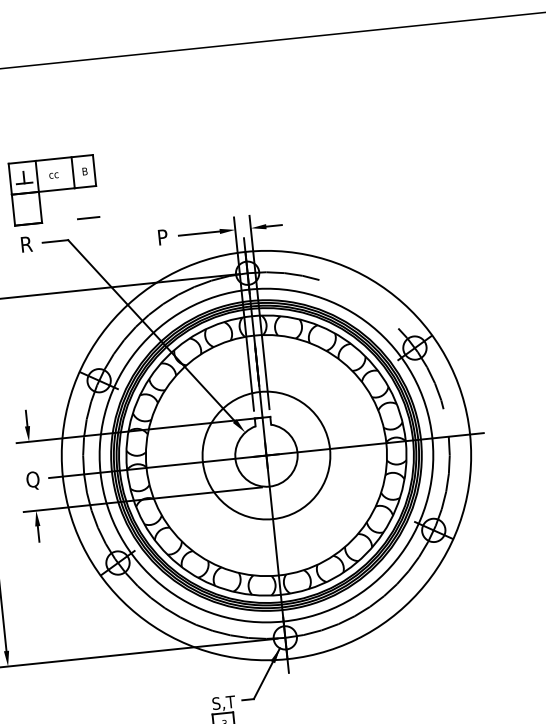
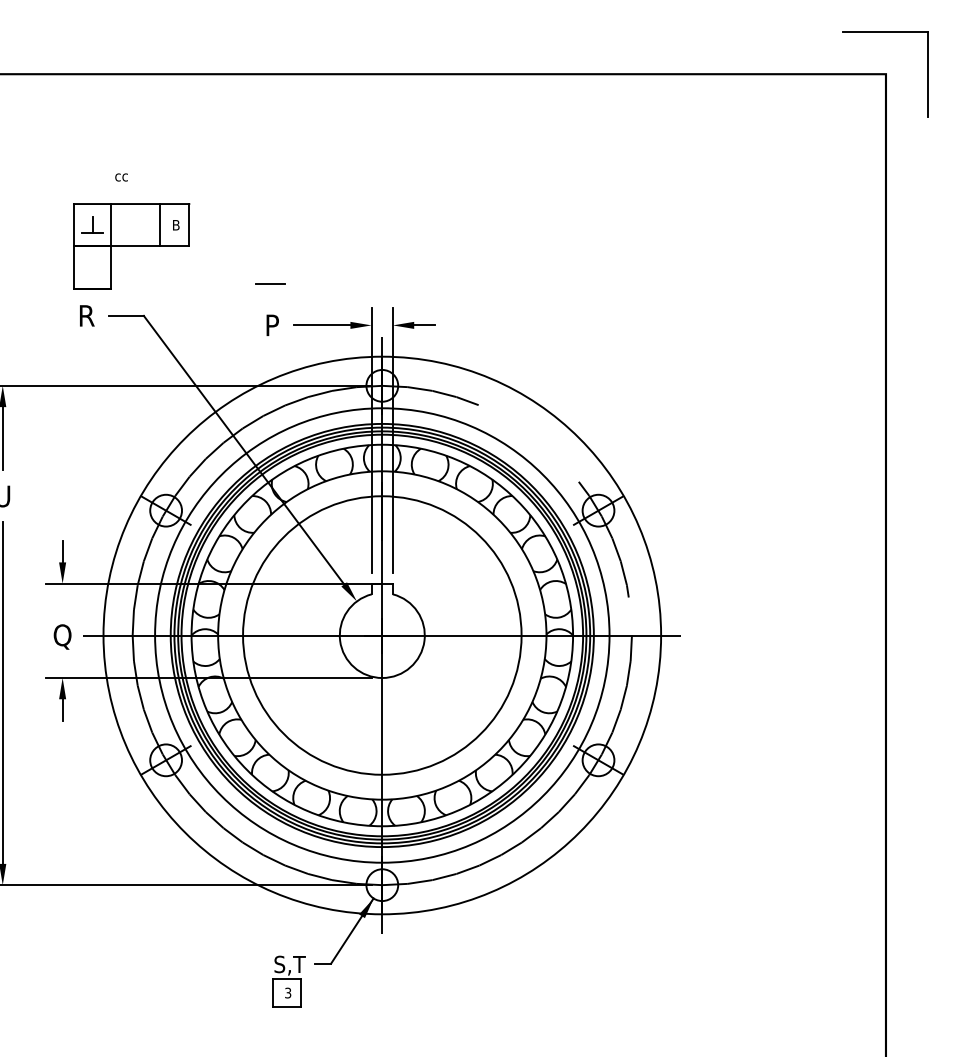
text: (53, 175) -> (121, 177), moved
line: (88, 217) -> (270, 283), moved
circle: (266, 455) -> (382, 635), size x1.6

